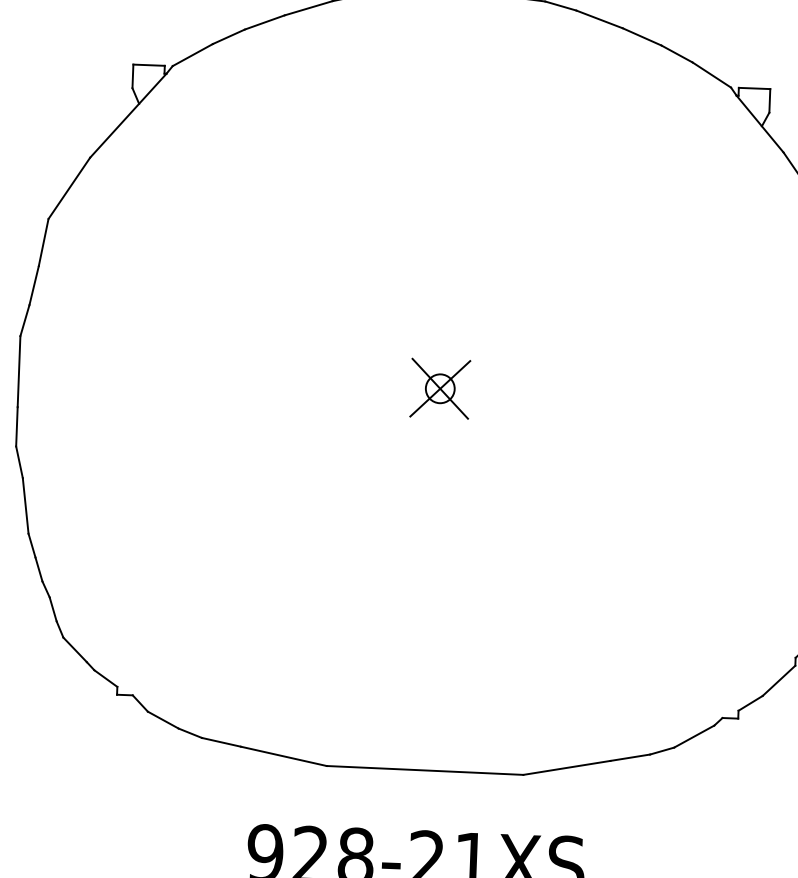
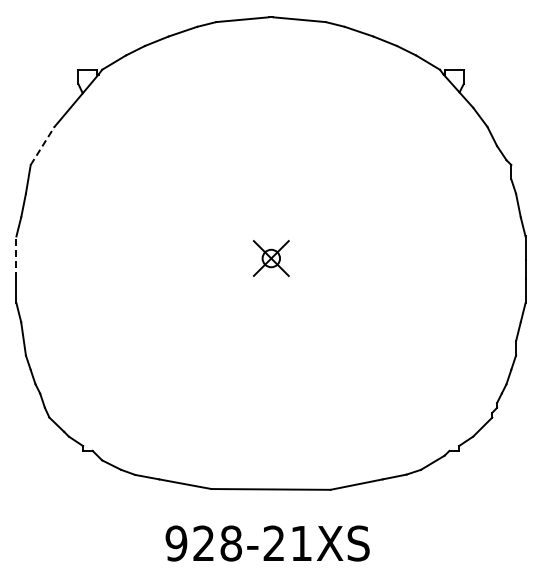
line: (69, 187) -> (42, 145), solid -> dashed
line: (19, 370) -> (16, 257), solid -> dashed

